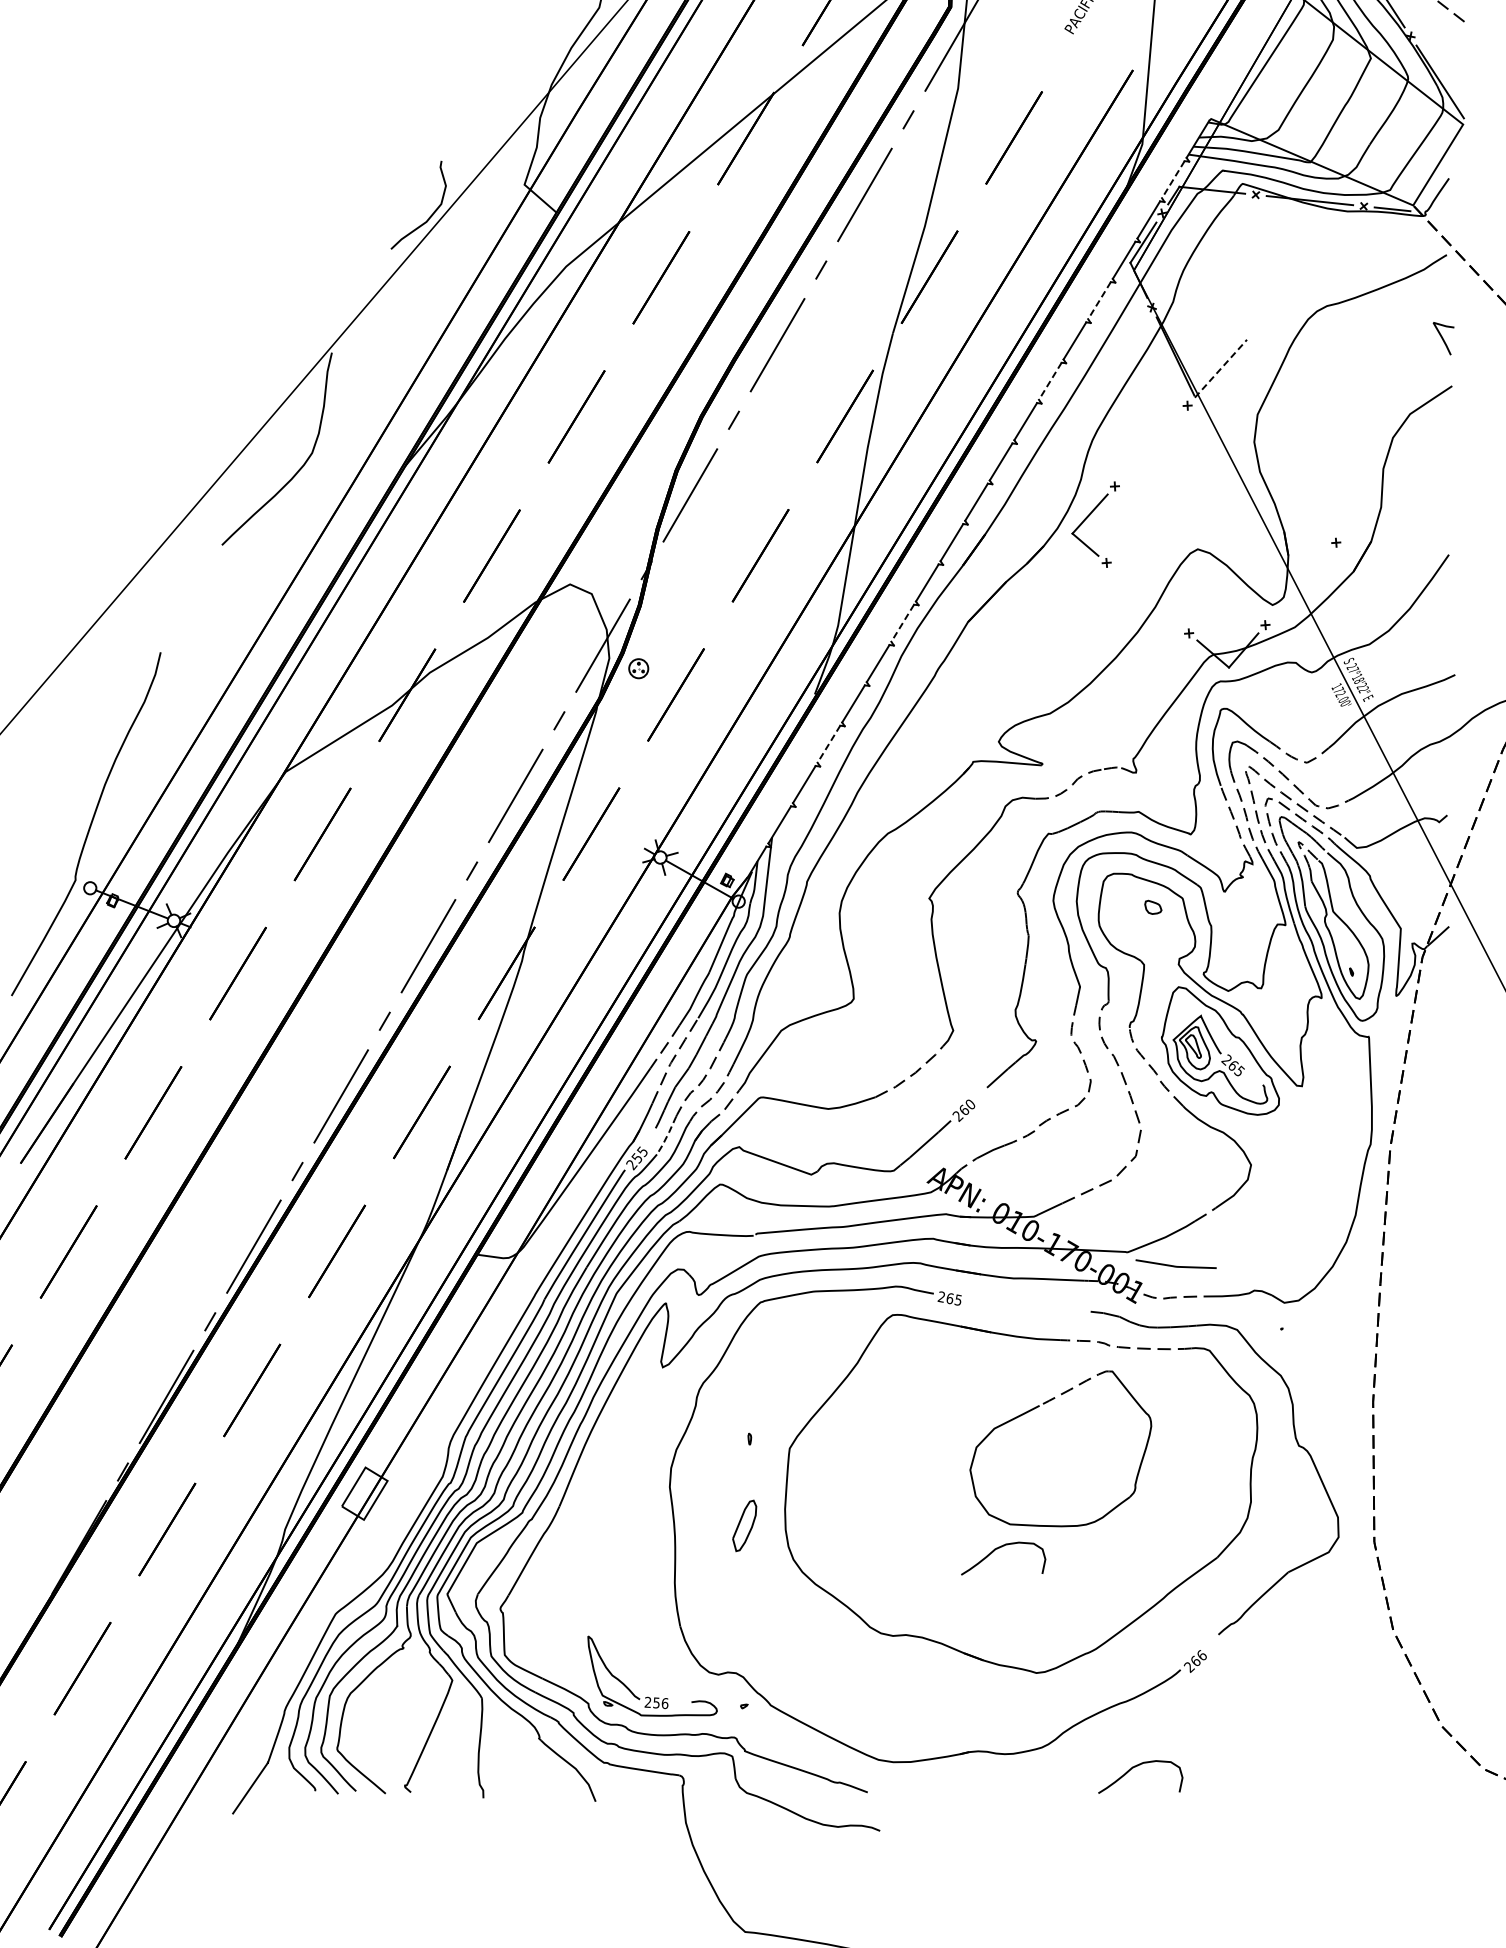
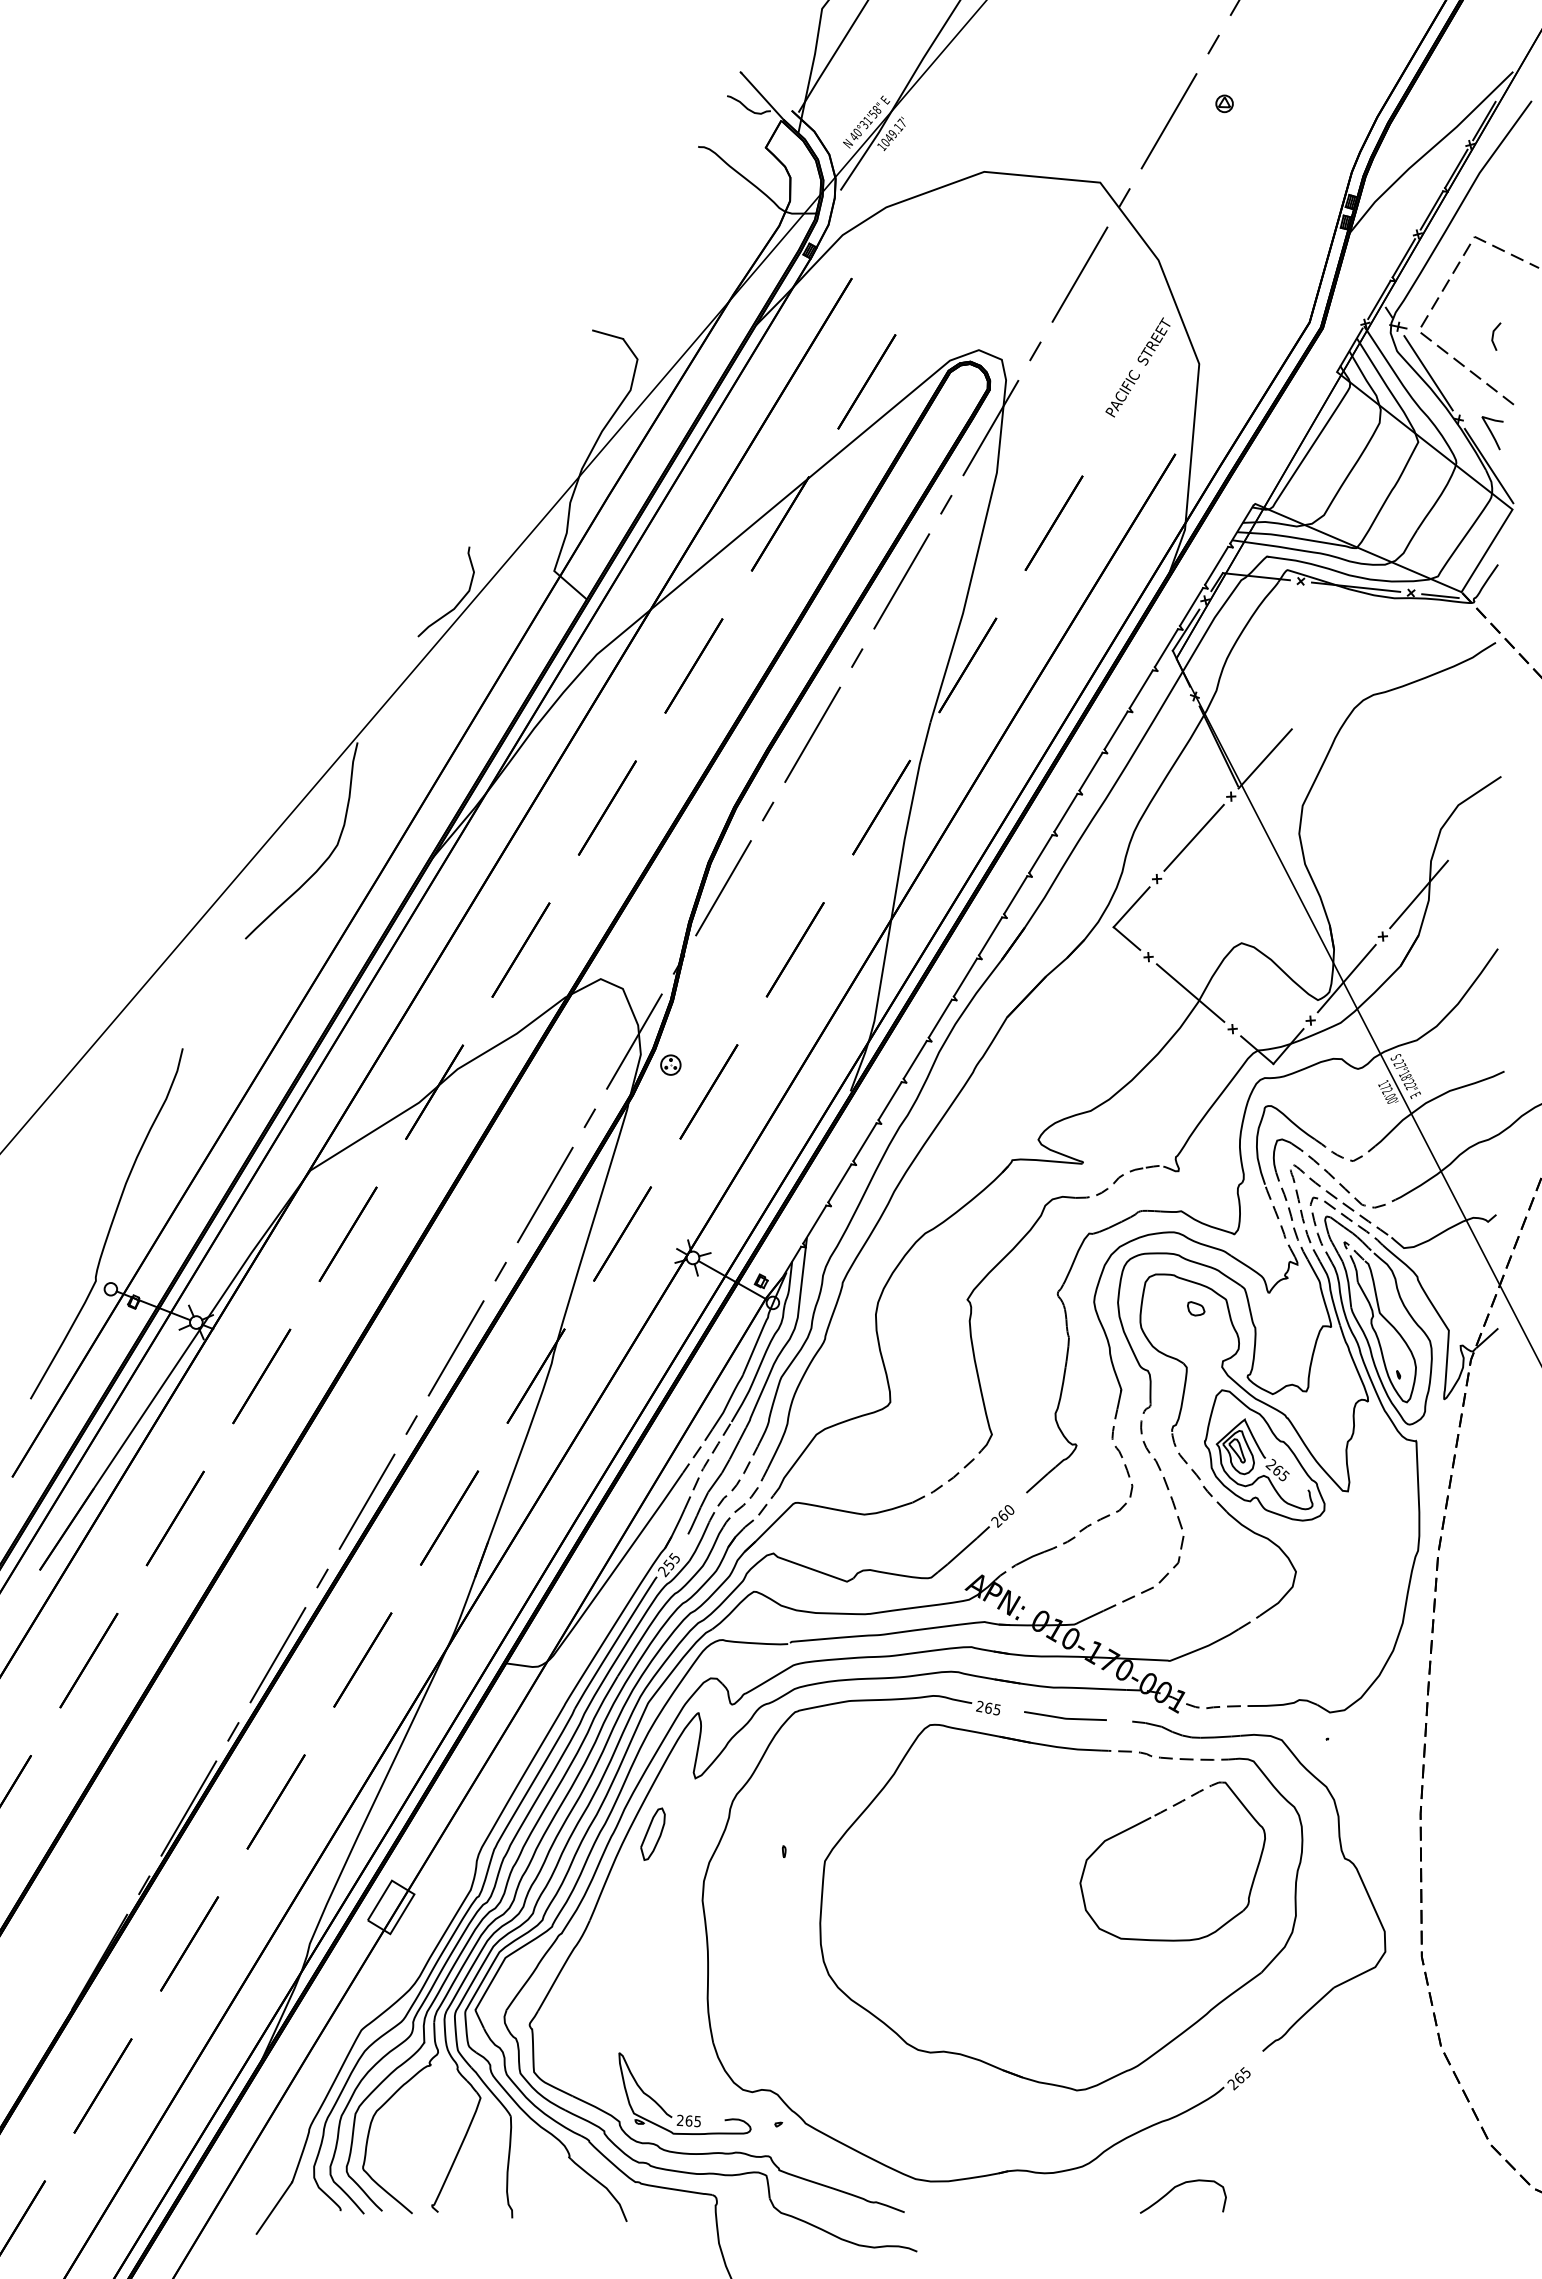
line: (1173, 180) -> (1216, 566), dashed -> solid
line: (1099, 300) -> (1141, 689), dashed -> solid
curve: (1443, 338) -> (1492, 433), moved
line: (1221, 368) -> (1265, 758), dashed -> solid
line: (1049, 382) -> (1090, 772), dashed -> solid
line: (1150, 445) -> (1193, 837), added
line: (1371, 501) -> (1418, 894), added
line: (1300, 583) -> (1346, 978), added
line: (1147, 597) -> (1190, 992), added
line: (902, 624) -> (940, 1019), dashed -> solid
line: (828, 744) -> (864, 1142), dashed -> solid
line: (666, 1136) -> (699, 1542), dashed -> solid
curve: (1176, 1265) -> (1065, 1717), moved
part: (1040, 1406) -> (1151, 1818), moved
part: (744, 1525) -> (652, 1833), moved
curve: (999, 1548) -> (1039, 1963), removed
text: (1201, 1655) -> (1245, 2072), 266 -> 265
text: (660, 1703) -> (693, 2121), 256 -> 265

